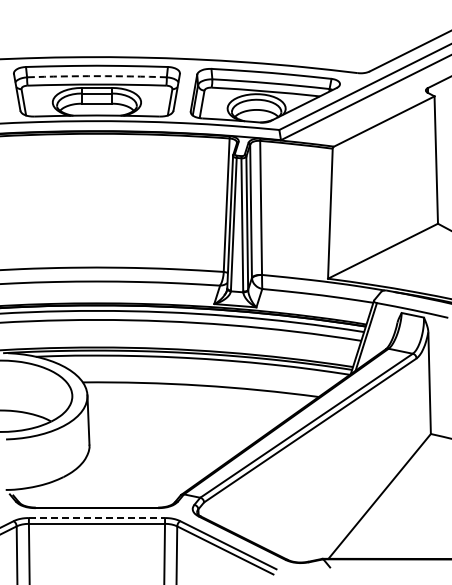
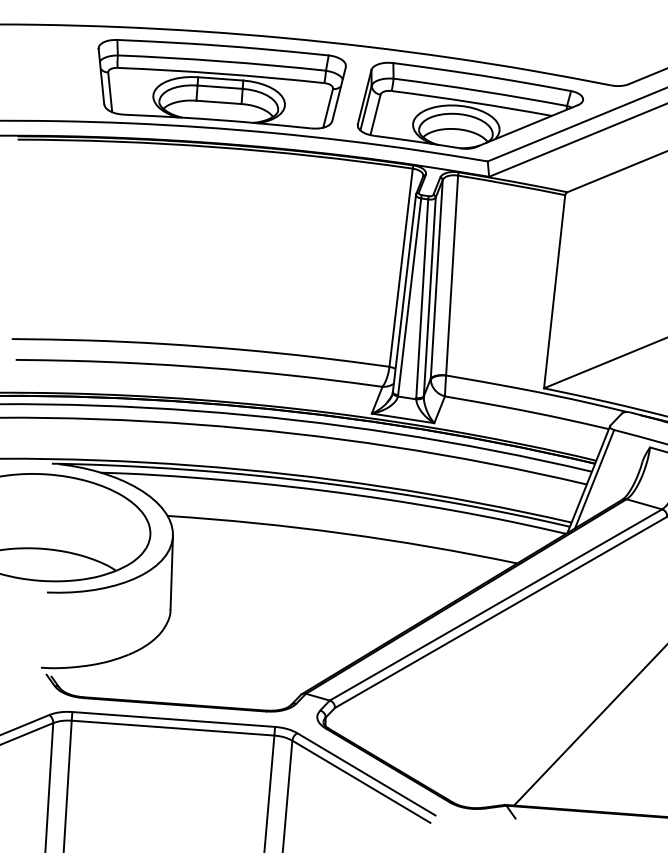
arc: (96, 76) -> (221, 61), dashed -> solid
line: (97, 518) -> (174, 720), dashed -> solid

